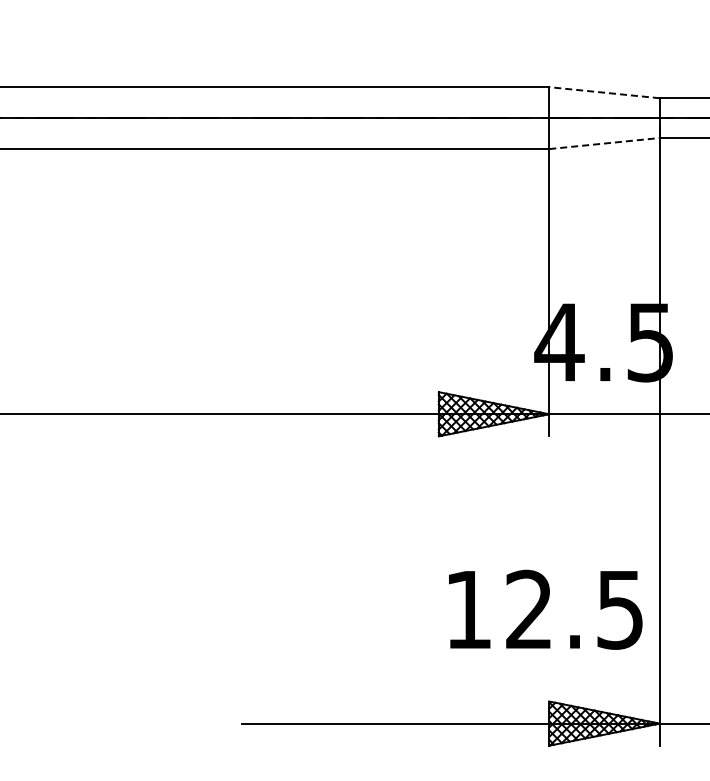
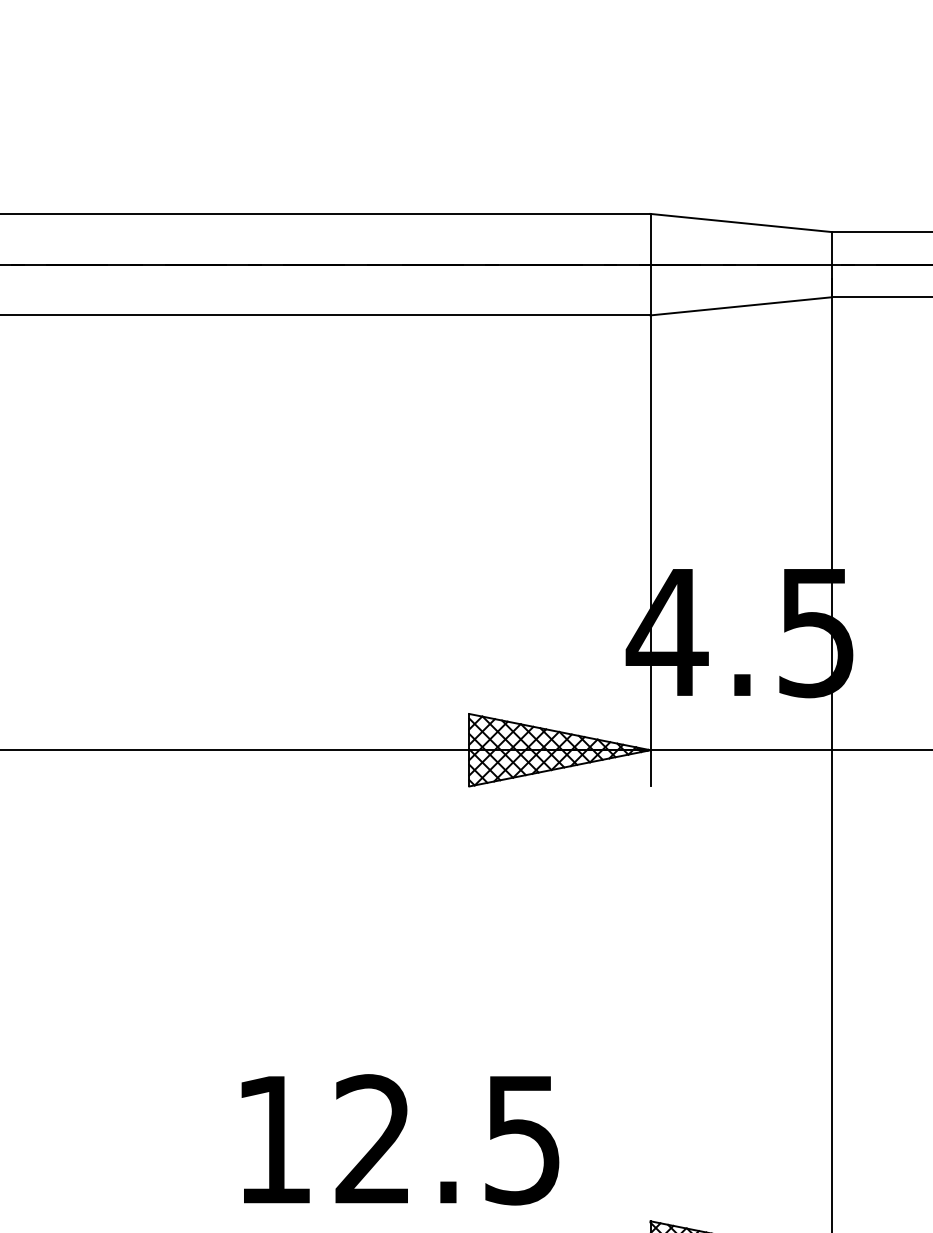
line: (604, 92) -> (741, 222), dashed -> solid
line: (604, 143) -> (741, 306), dashed -> solid
text: (545, 609) -> (400, 1139), moved

